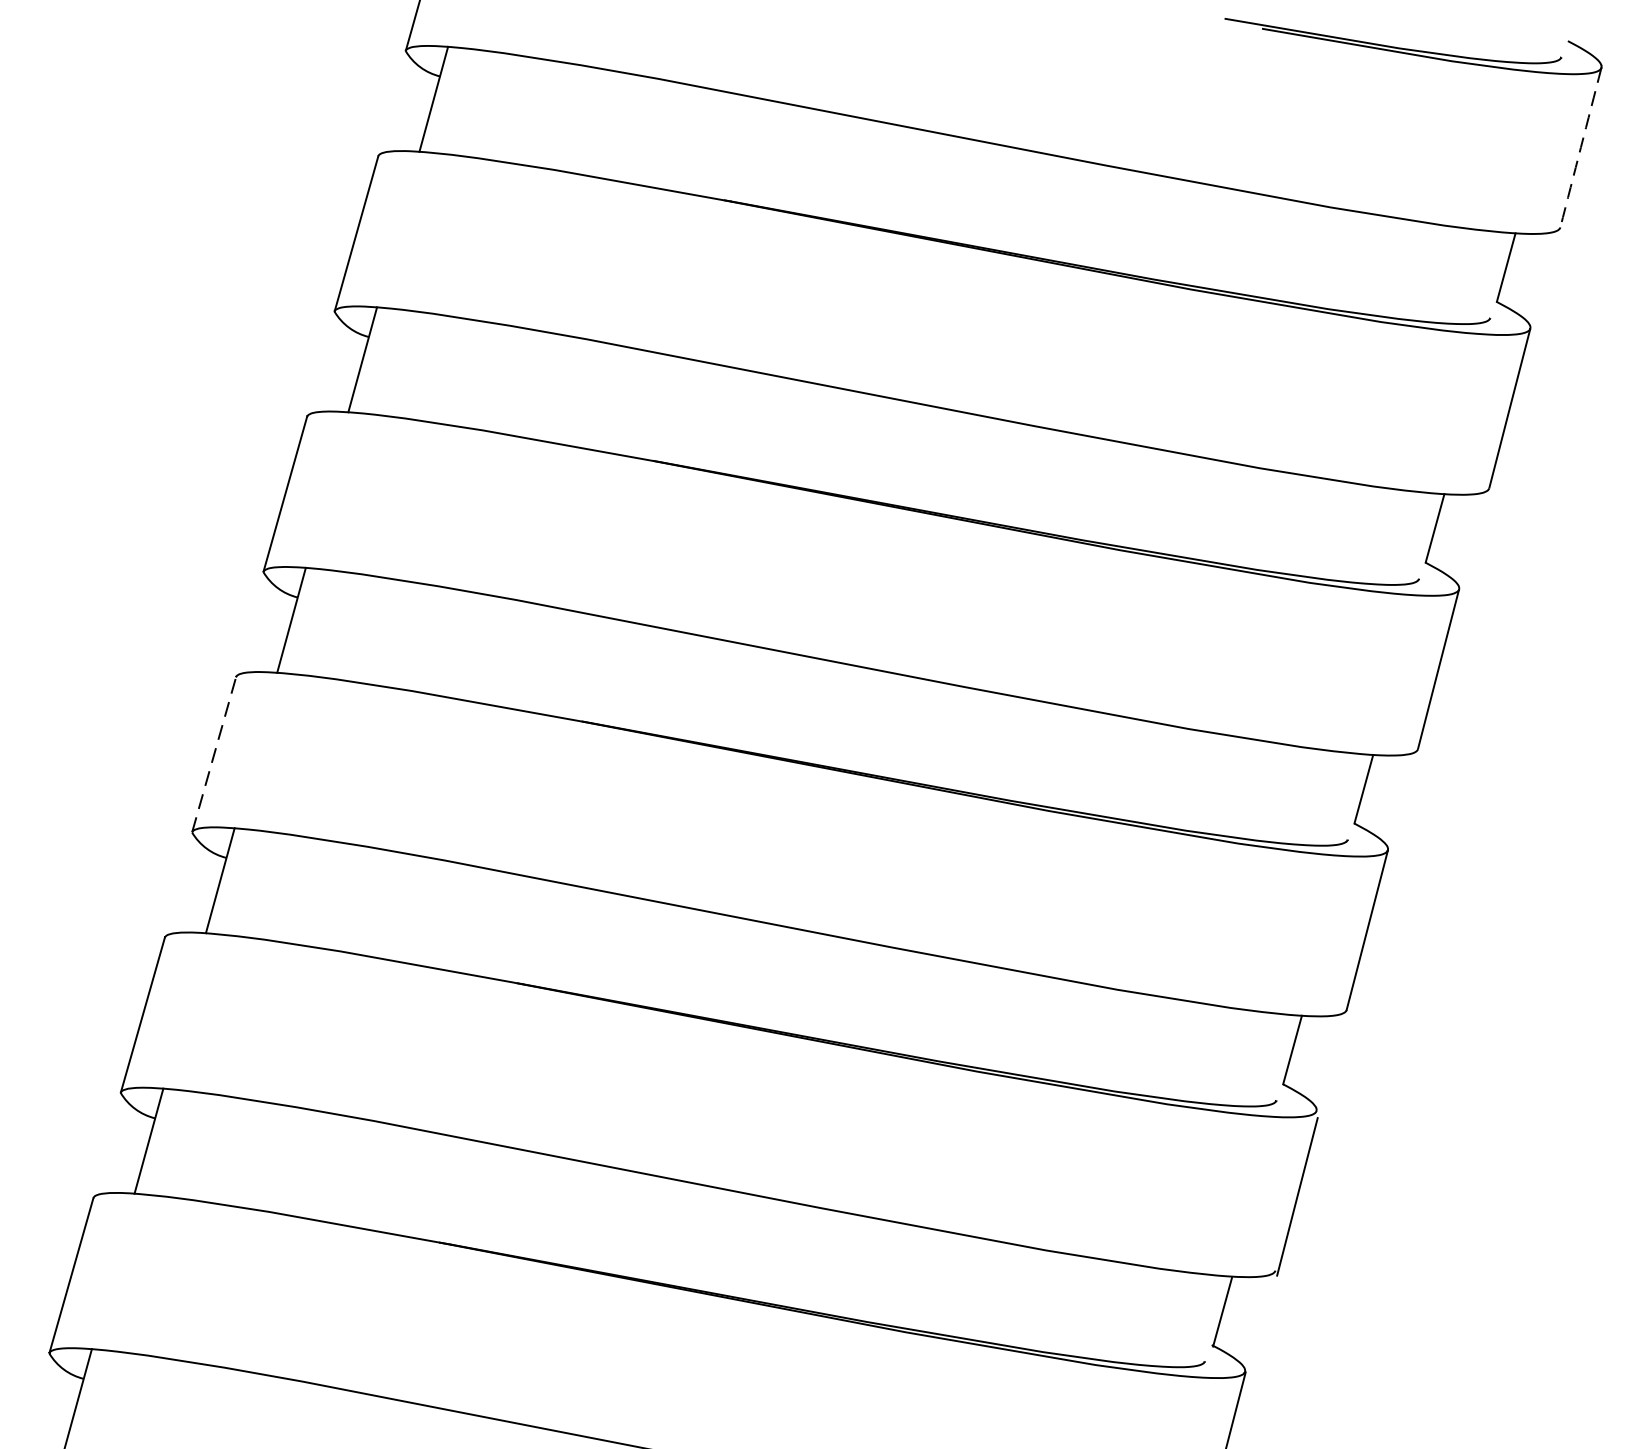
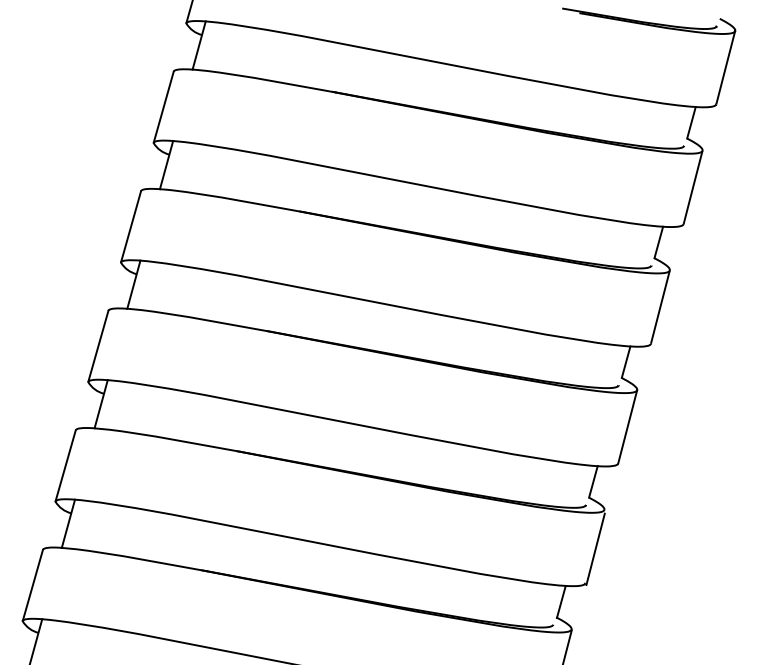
arc: (1580, 147) -> (725, 67), dashed -> solid
line: (214, 754) -> (98, 346), dashed -> solid

